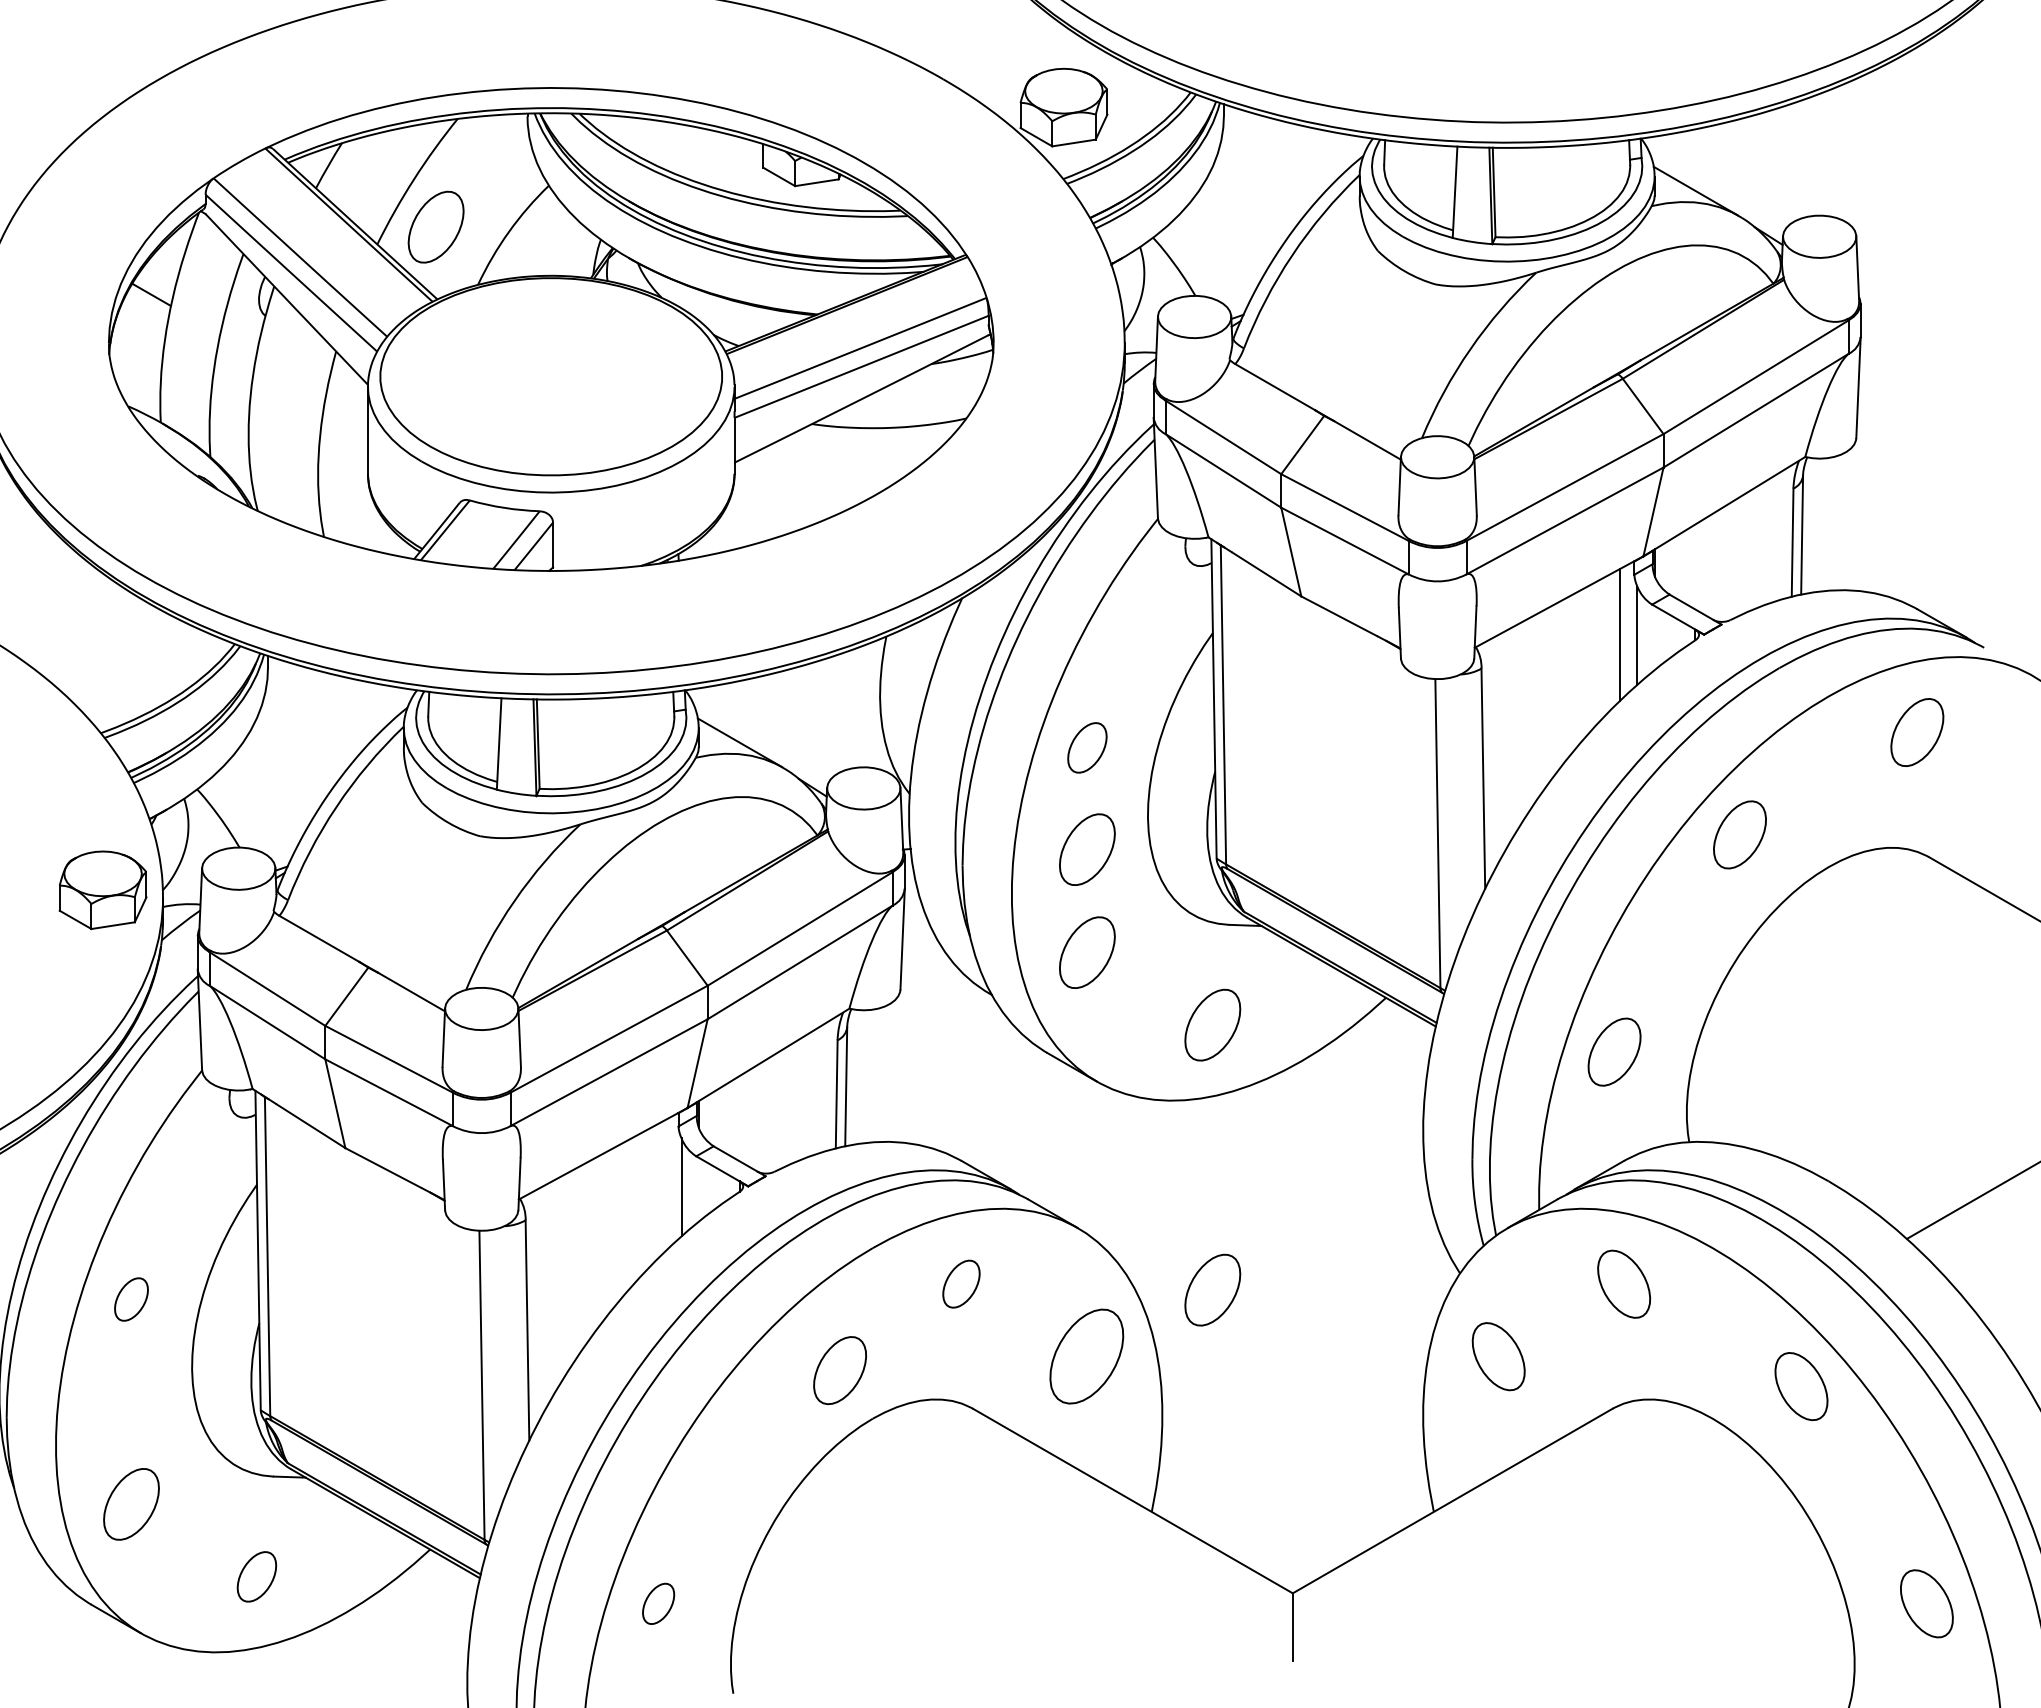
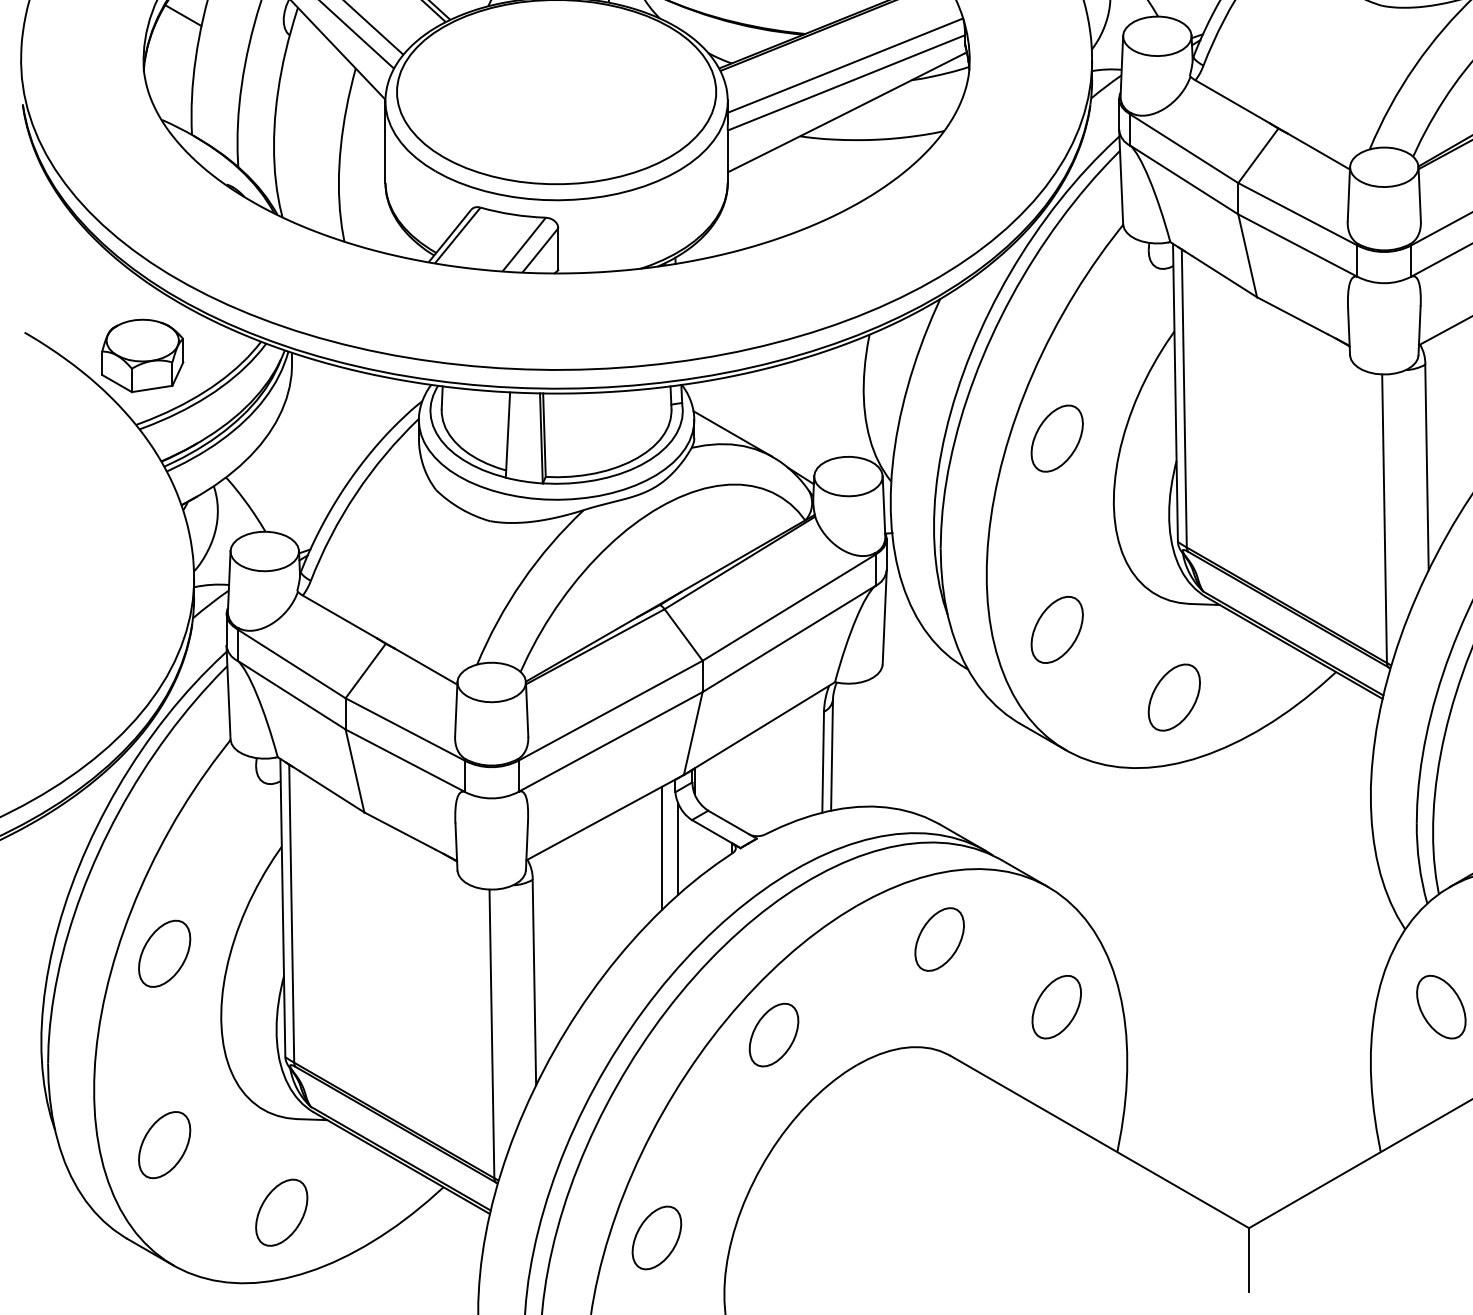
part: (1087, 747) -> (1057, 438), size x1.43
part: (1087, 849) -> (1057, 533), removed
part: (102, 890) -> (142, 356), moved
line: (664, 1186) -> (662, 848), added
part: (961, 1283) -> (939, 938), size x1.43
part: (1212, 1289) -> (1174, 944), removed
part: (131, 1299) -> (164, 953), size x1.67
part: (1086, 1356) -> (1056, 1007), size x0.71
part: (839, 1370) -> (773, 1035), moved
part: (256, 1576) -> (281, 1212), size x1.43
part: (658, 1603) -> (656, 1237), size x1.67

